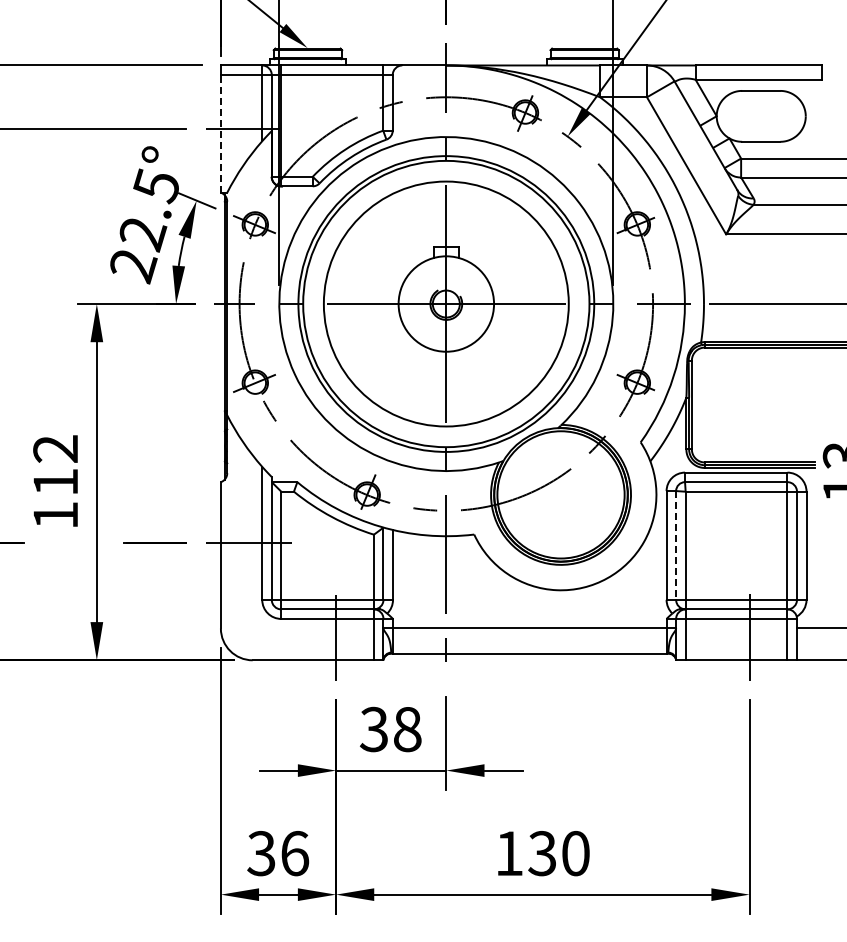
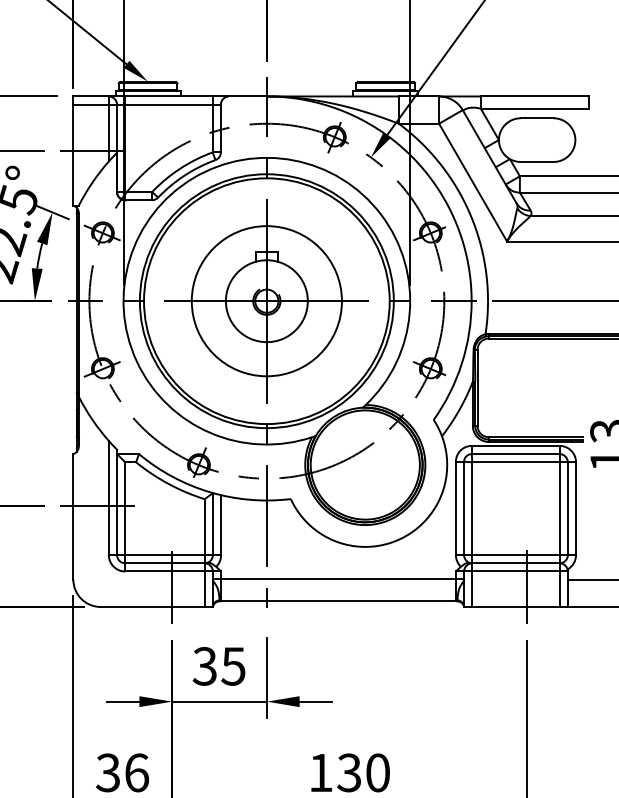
line: (220, 133) -> (73, 154), dashed -> solid
circle: (445, 303) -> (266, 300), size x0.71
line: (676, 545) -> (464, 508), dashed -> solid
text: (407, 729) -> (233, 666), 38 -> 35

